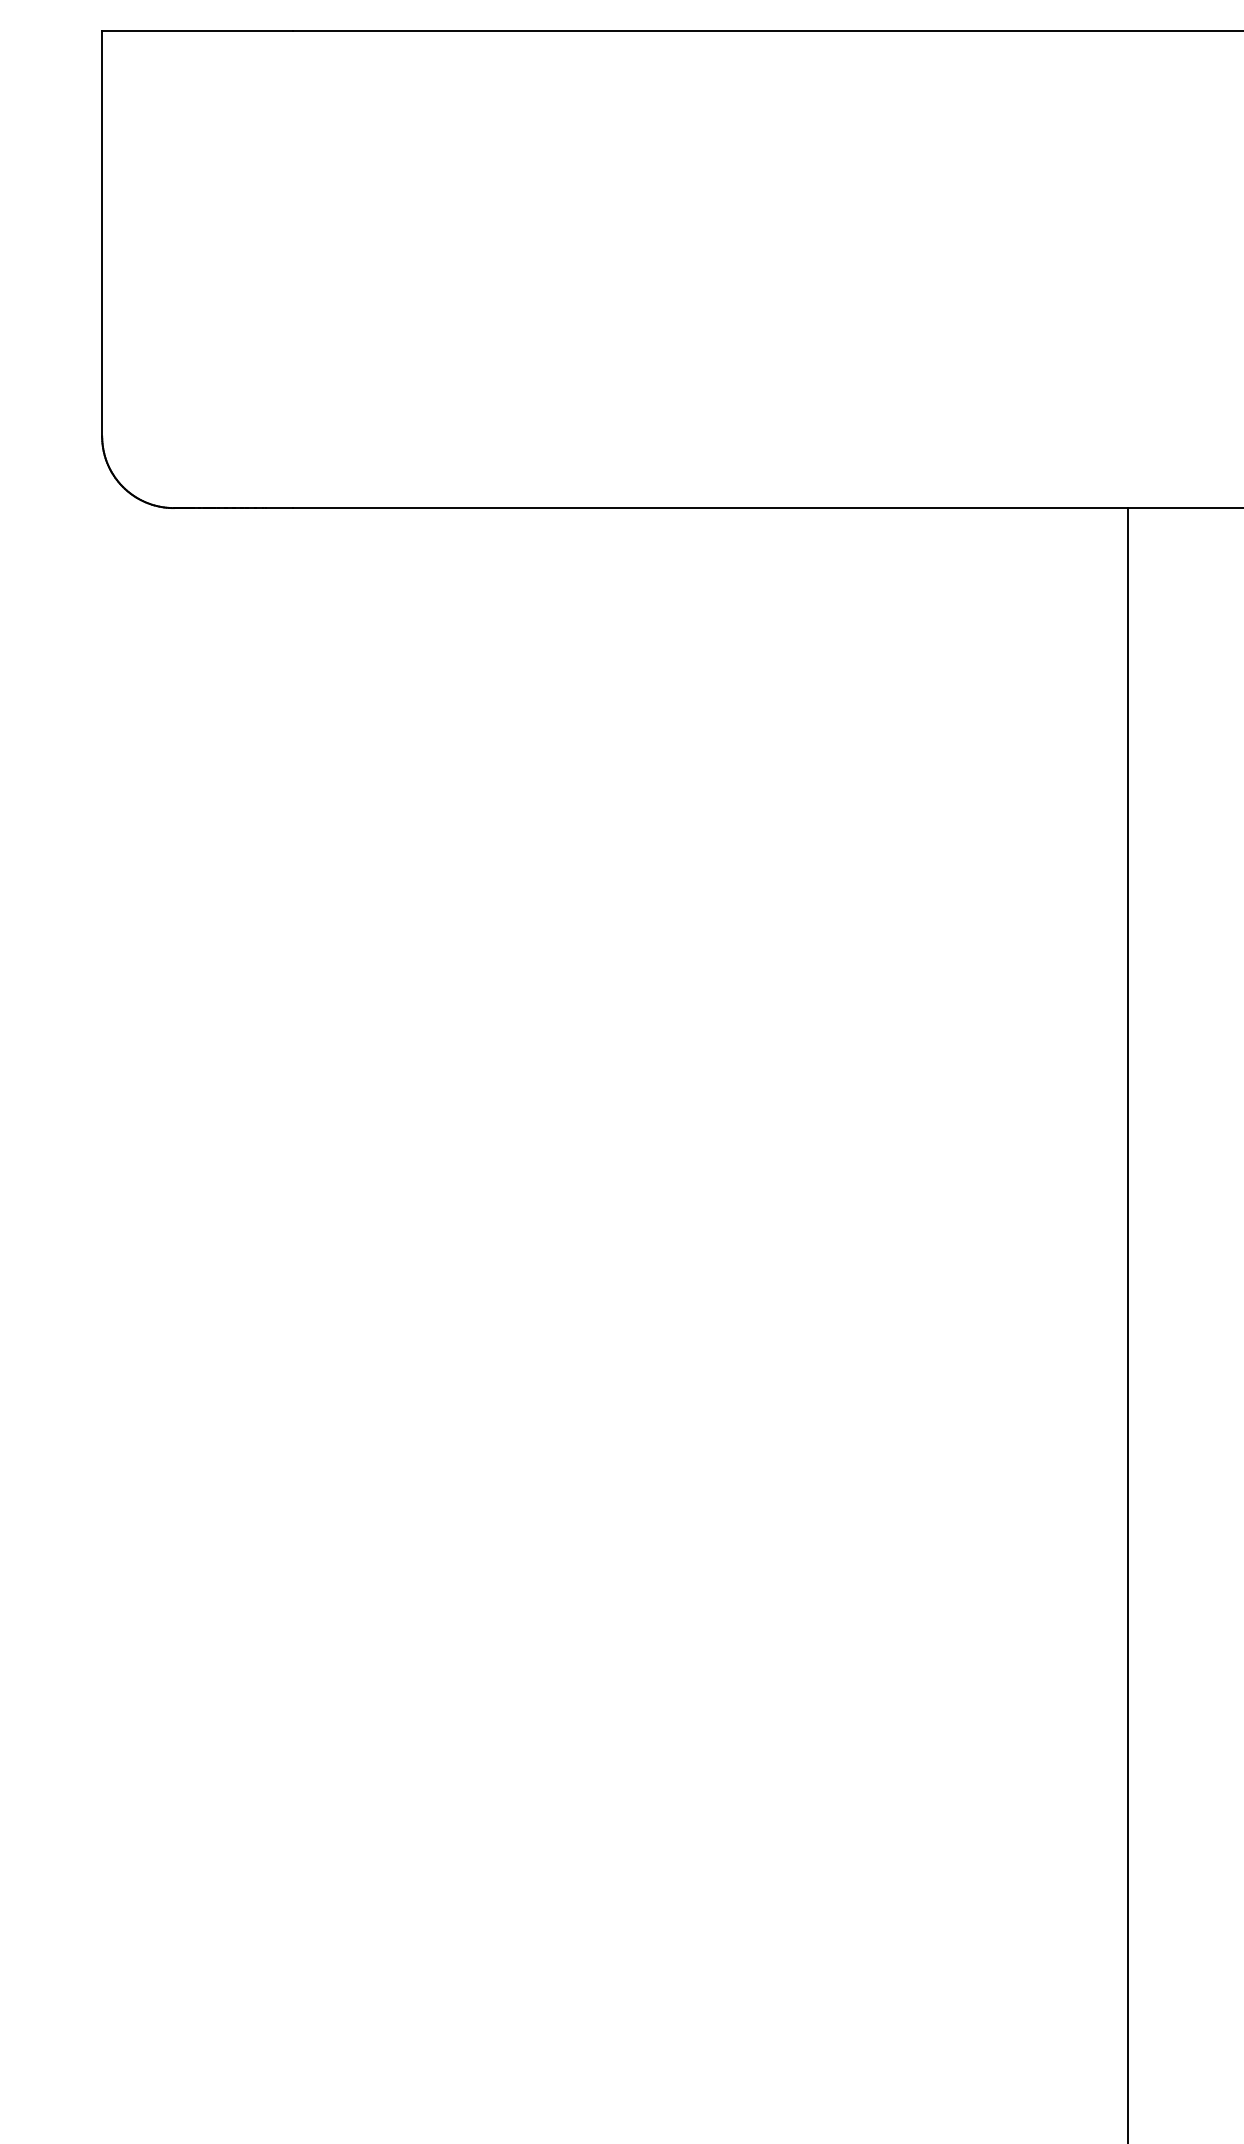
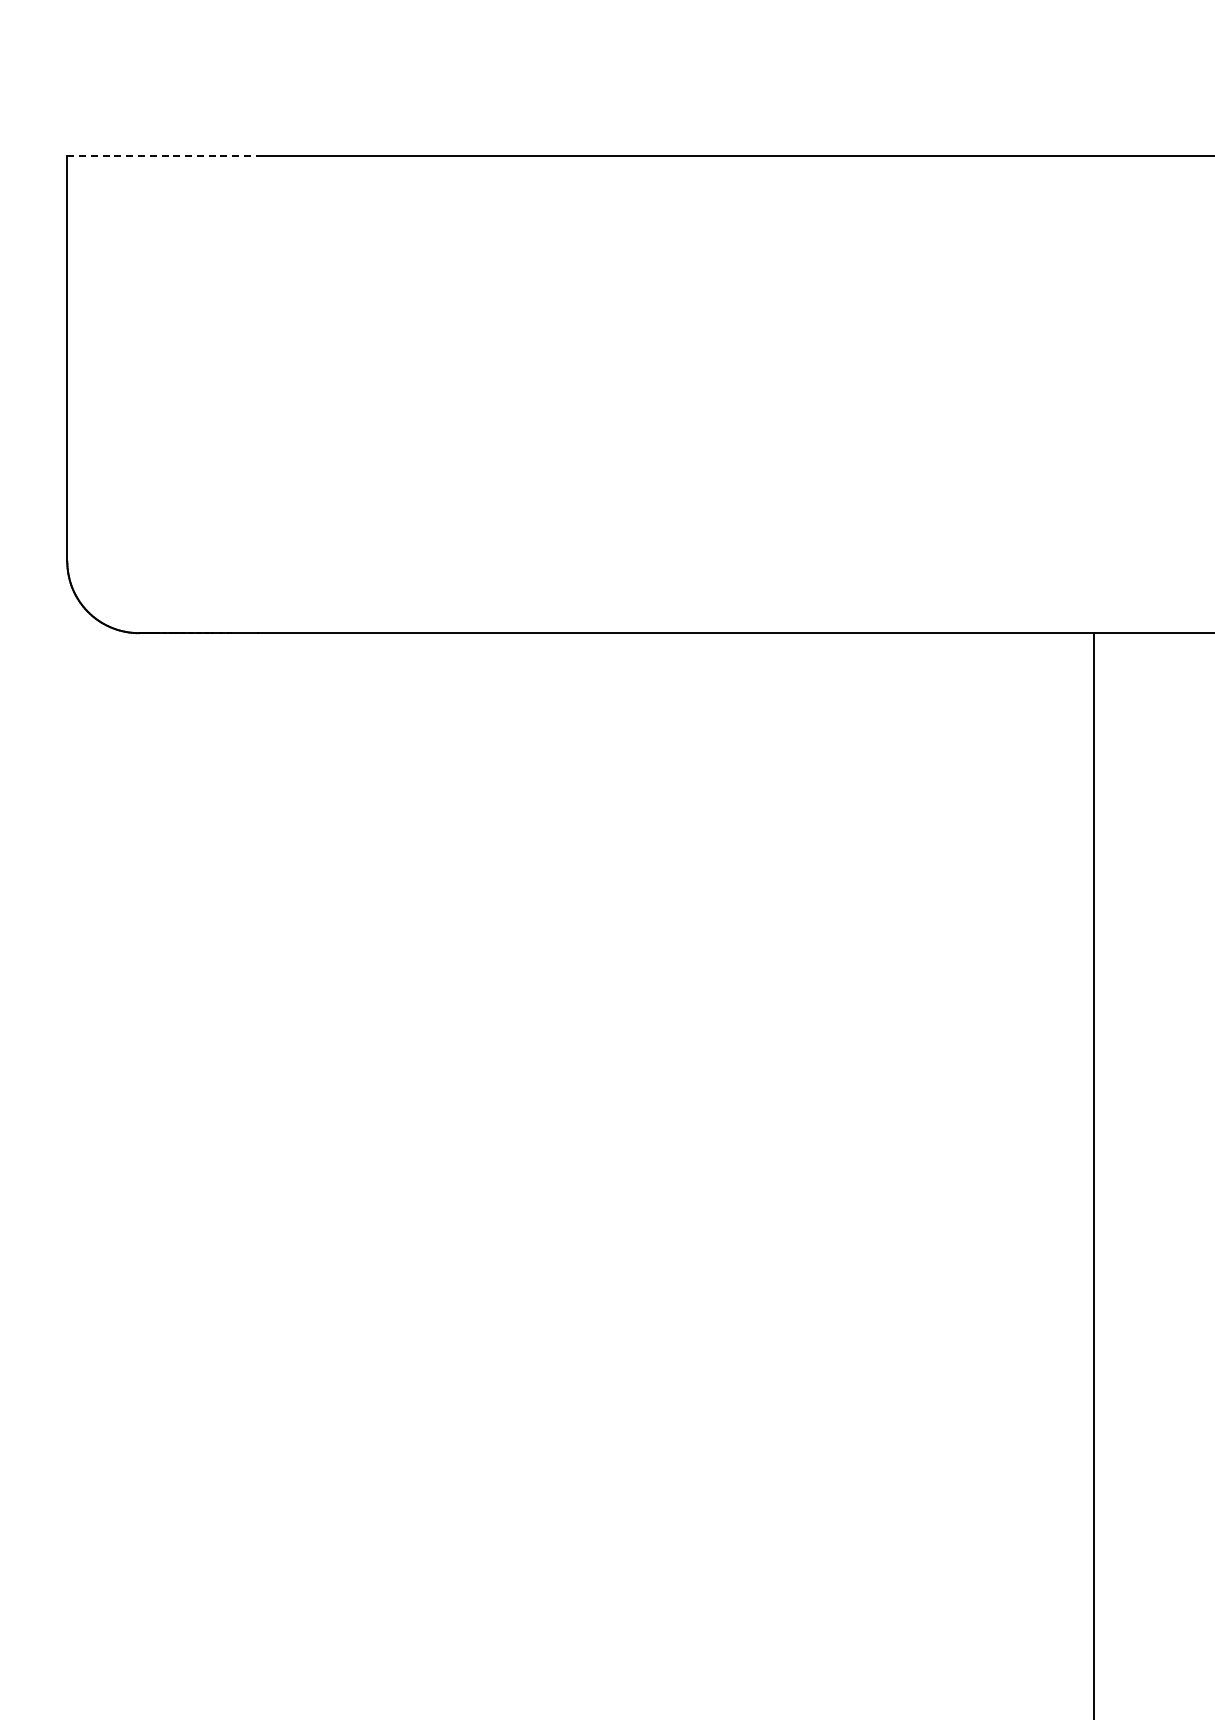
line: (198, 30) -> (163, 155), solid -> dashed

